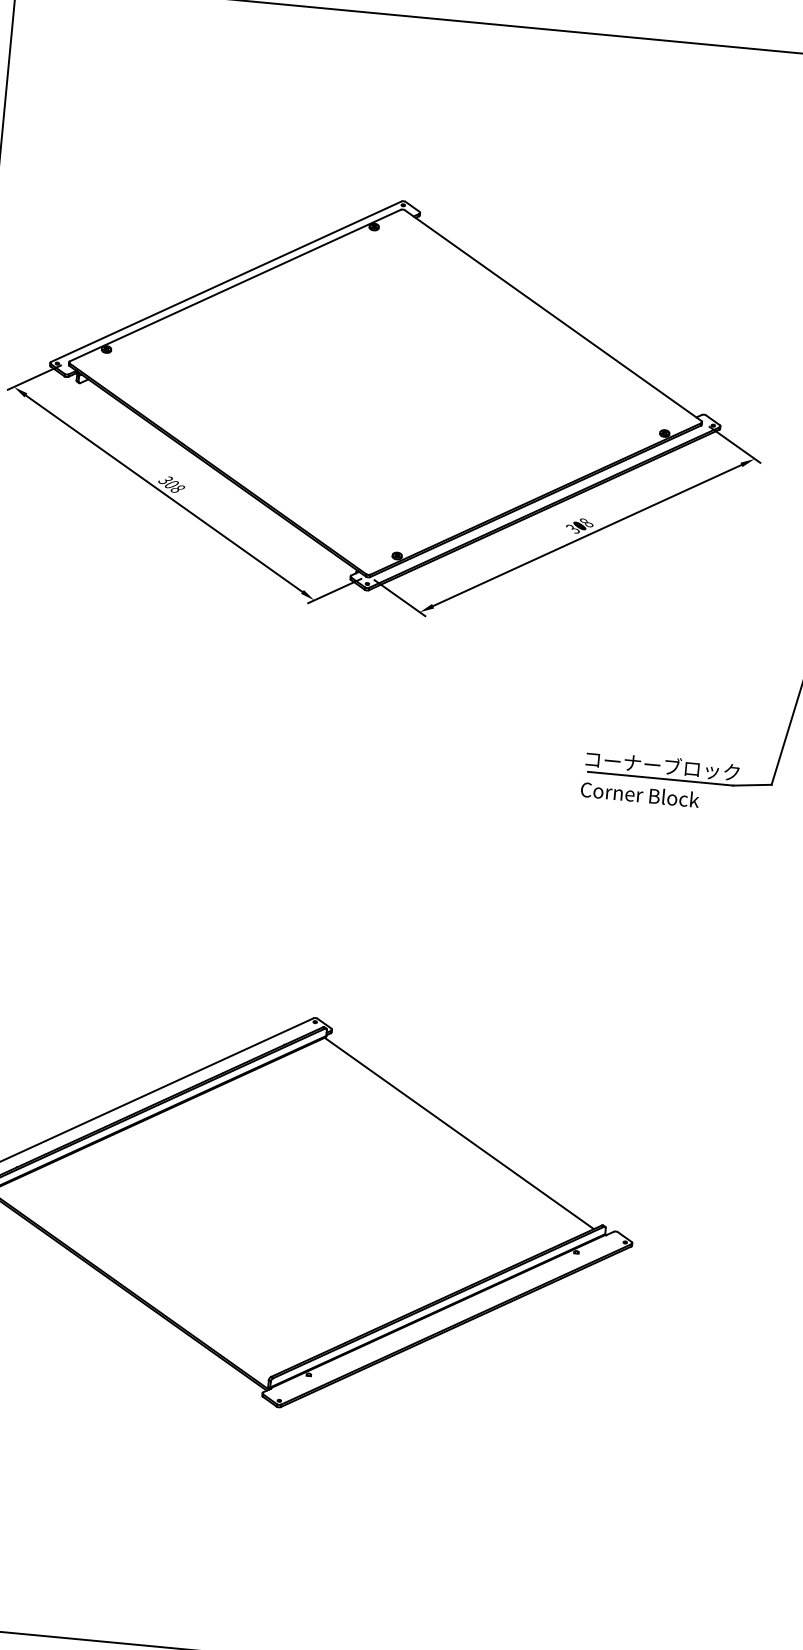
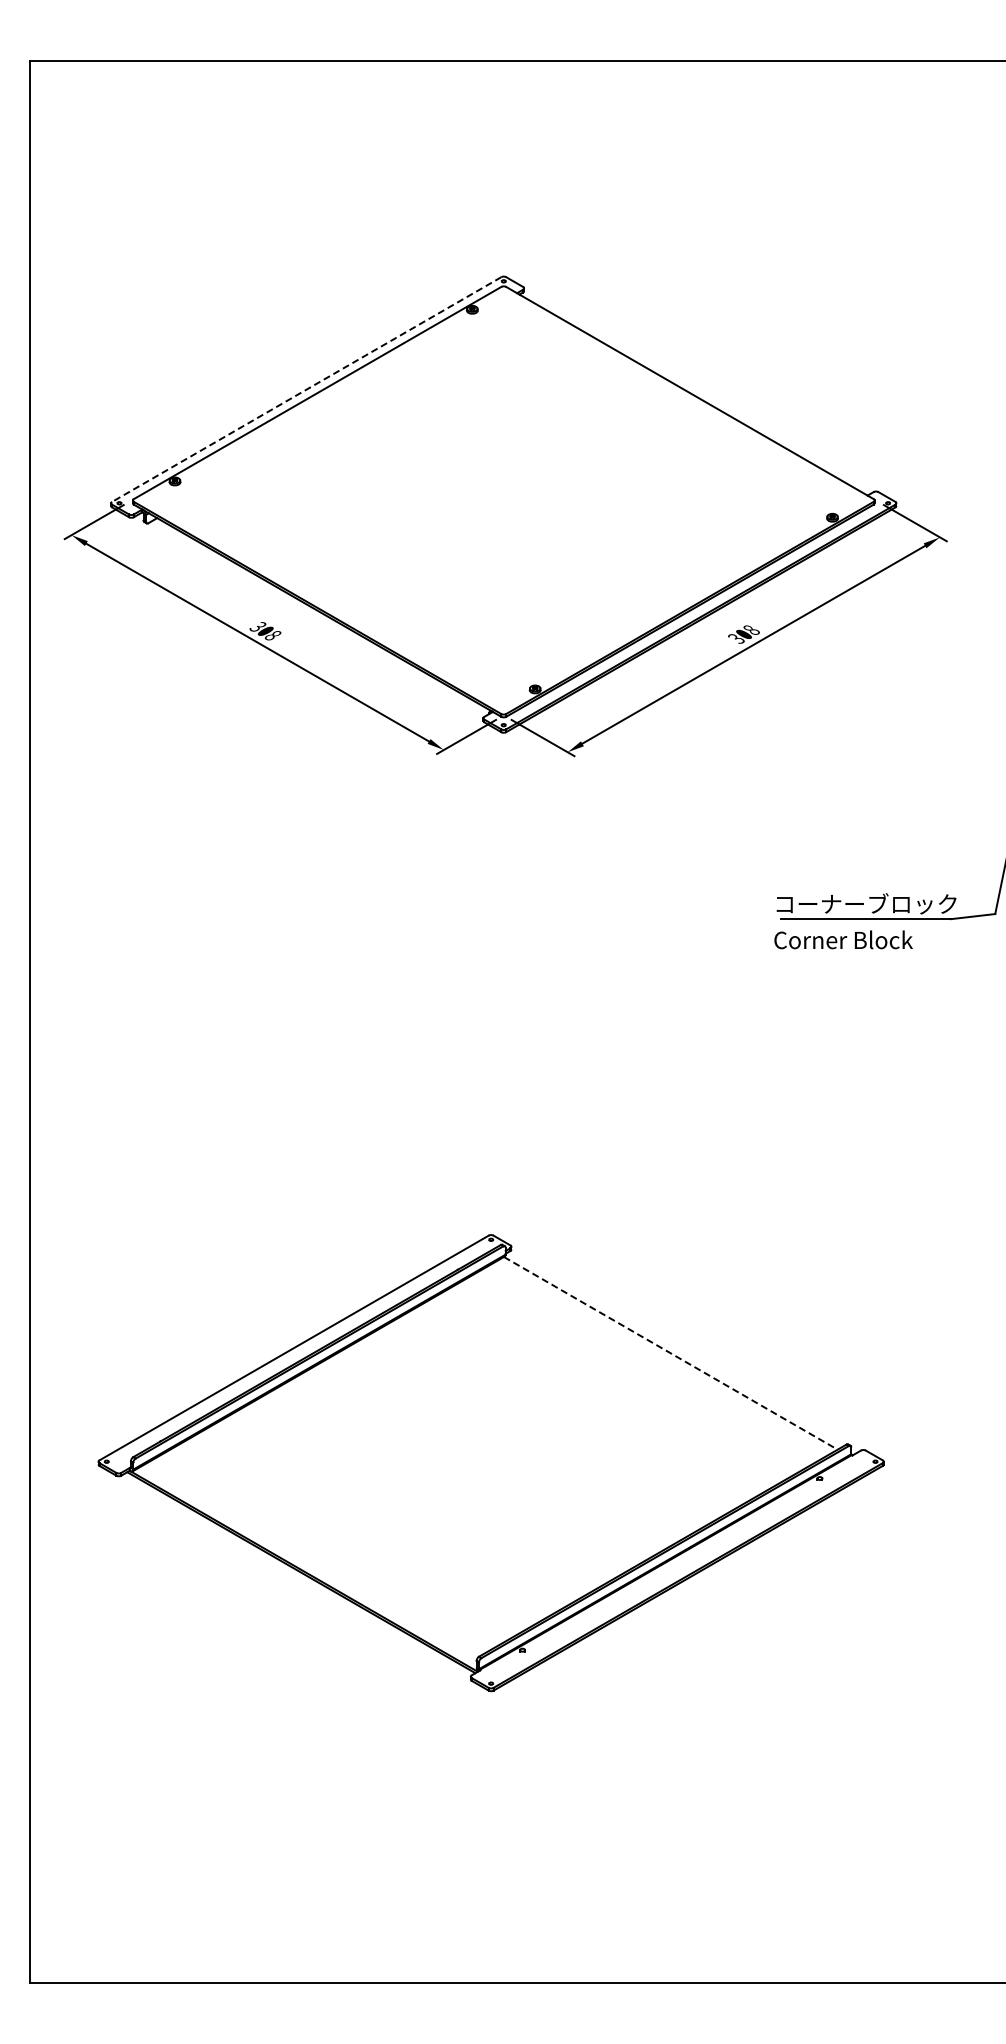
line: (226, 281) -> (306, 389), solid -> dashed
line: (459, 1133) -> (670, 1353), solid -> dashed

